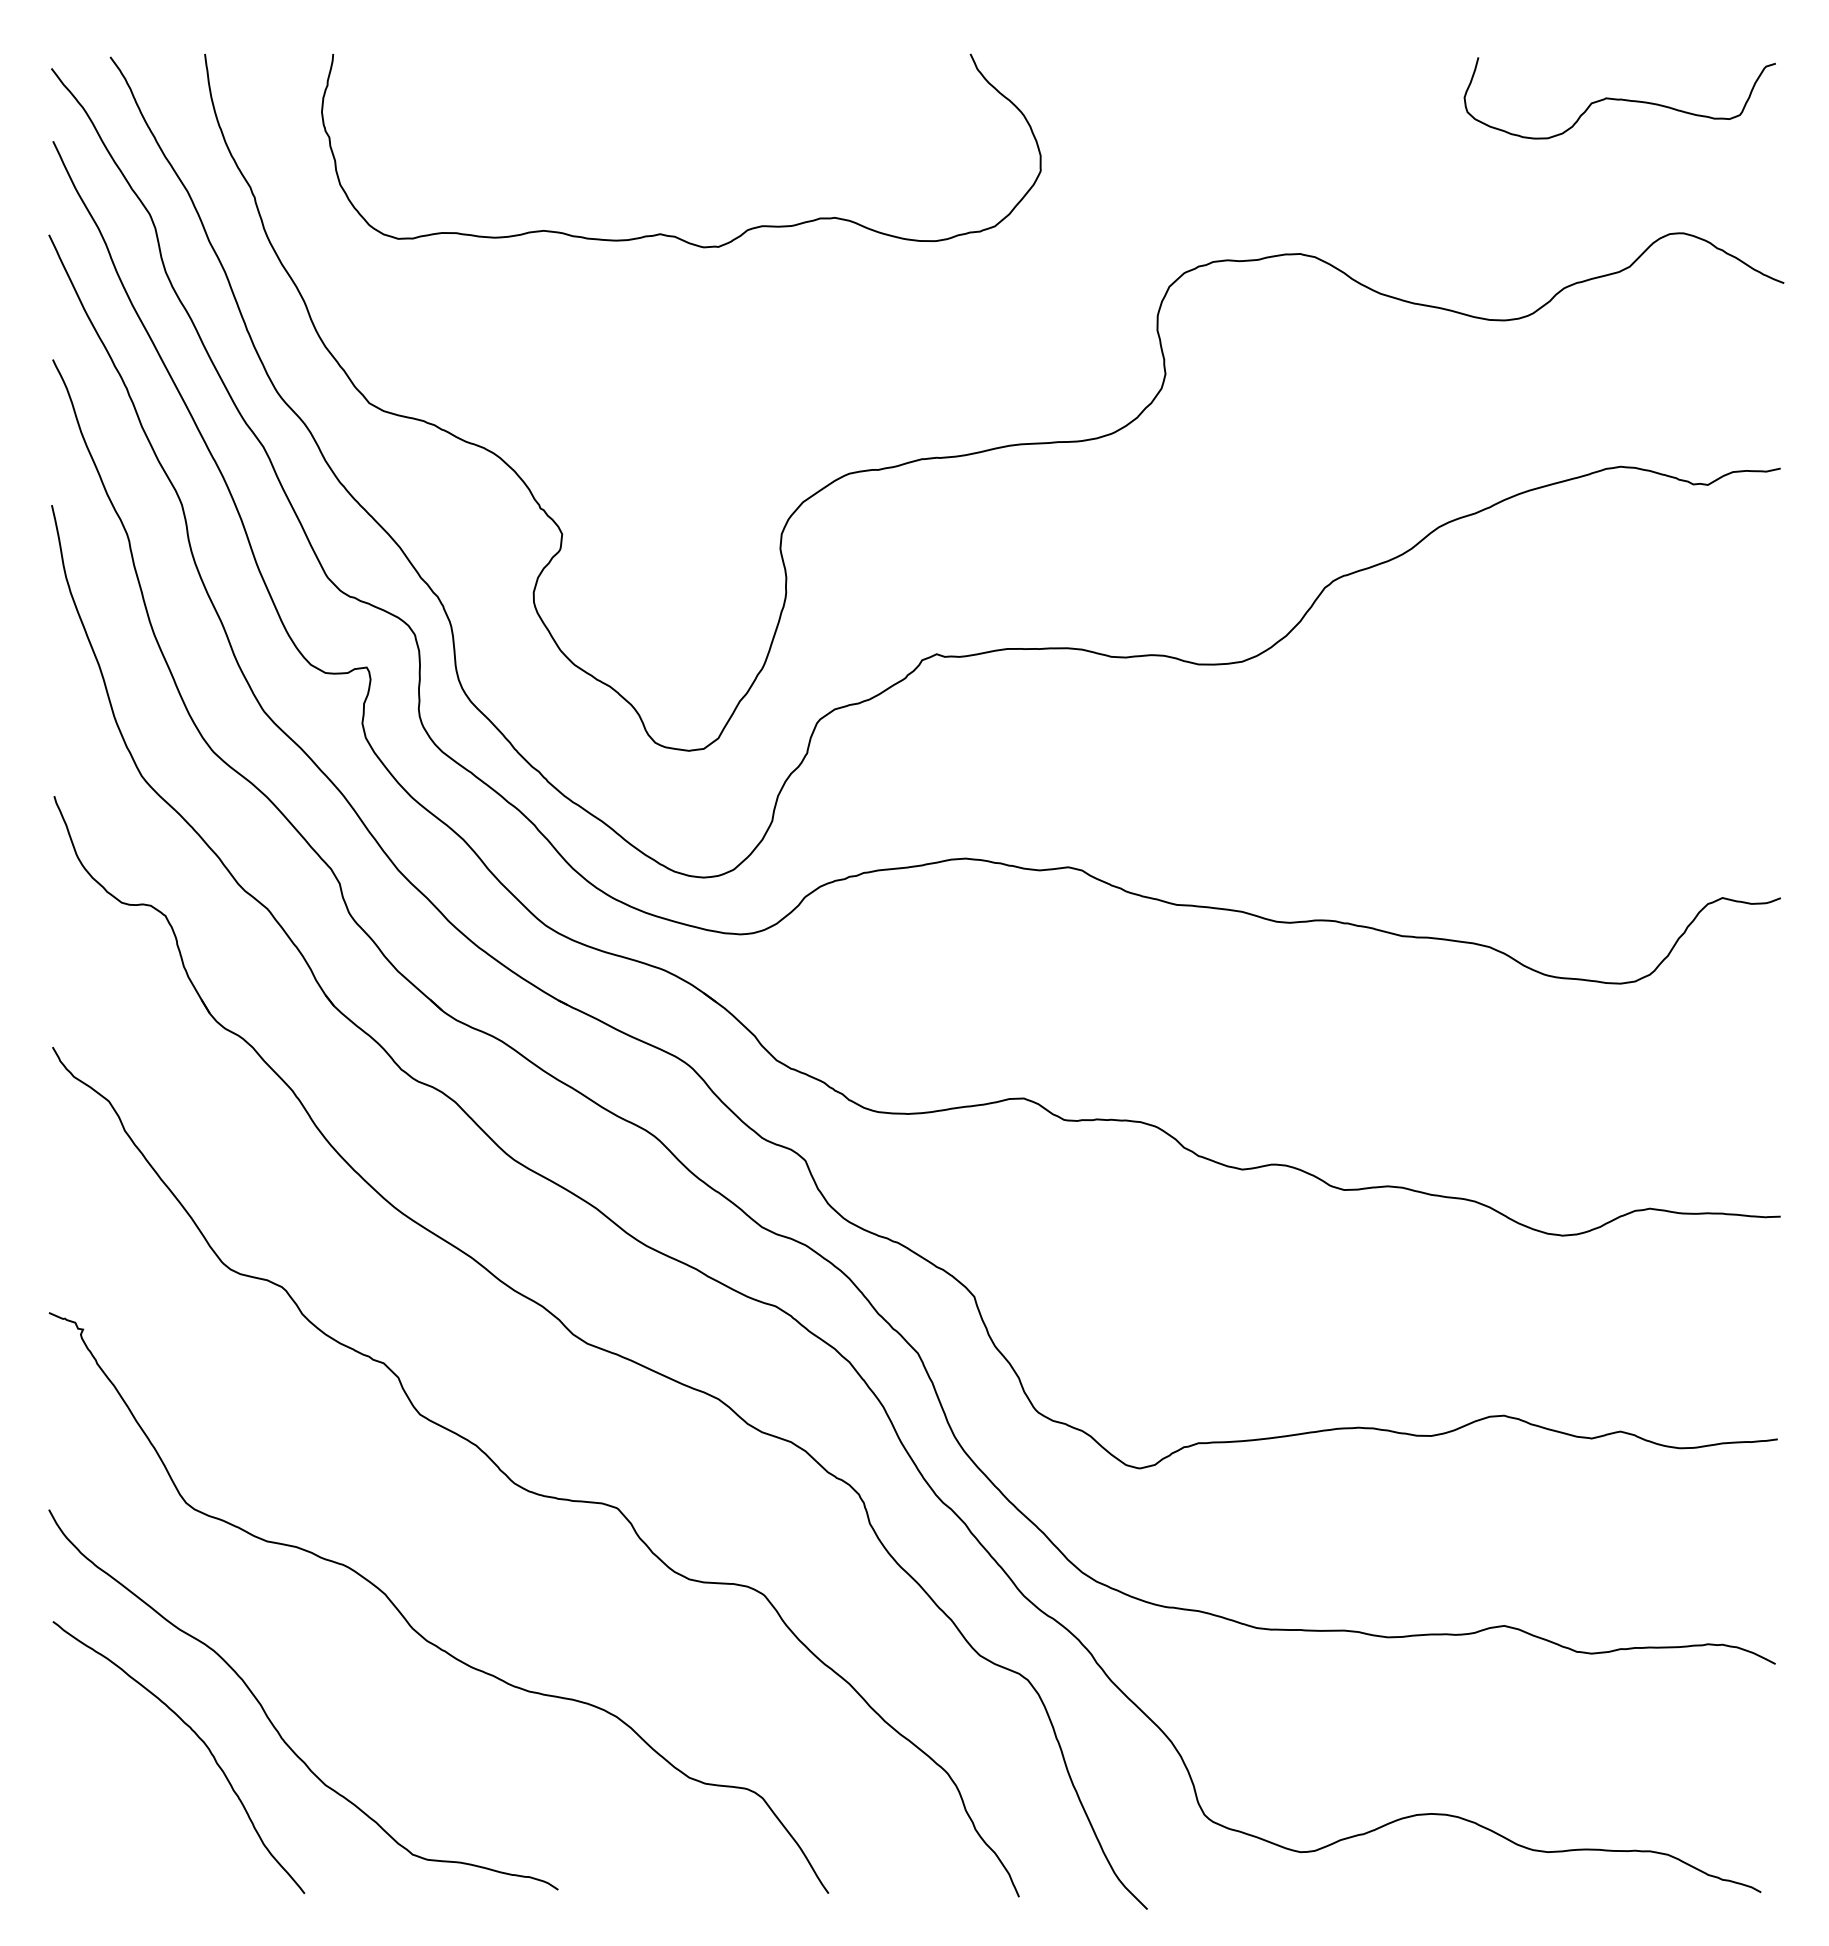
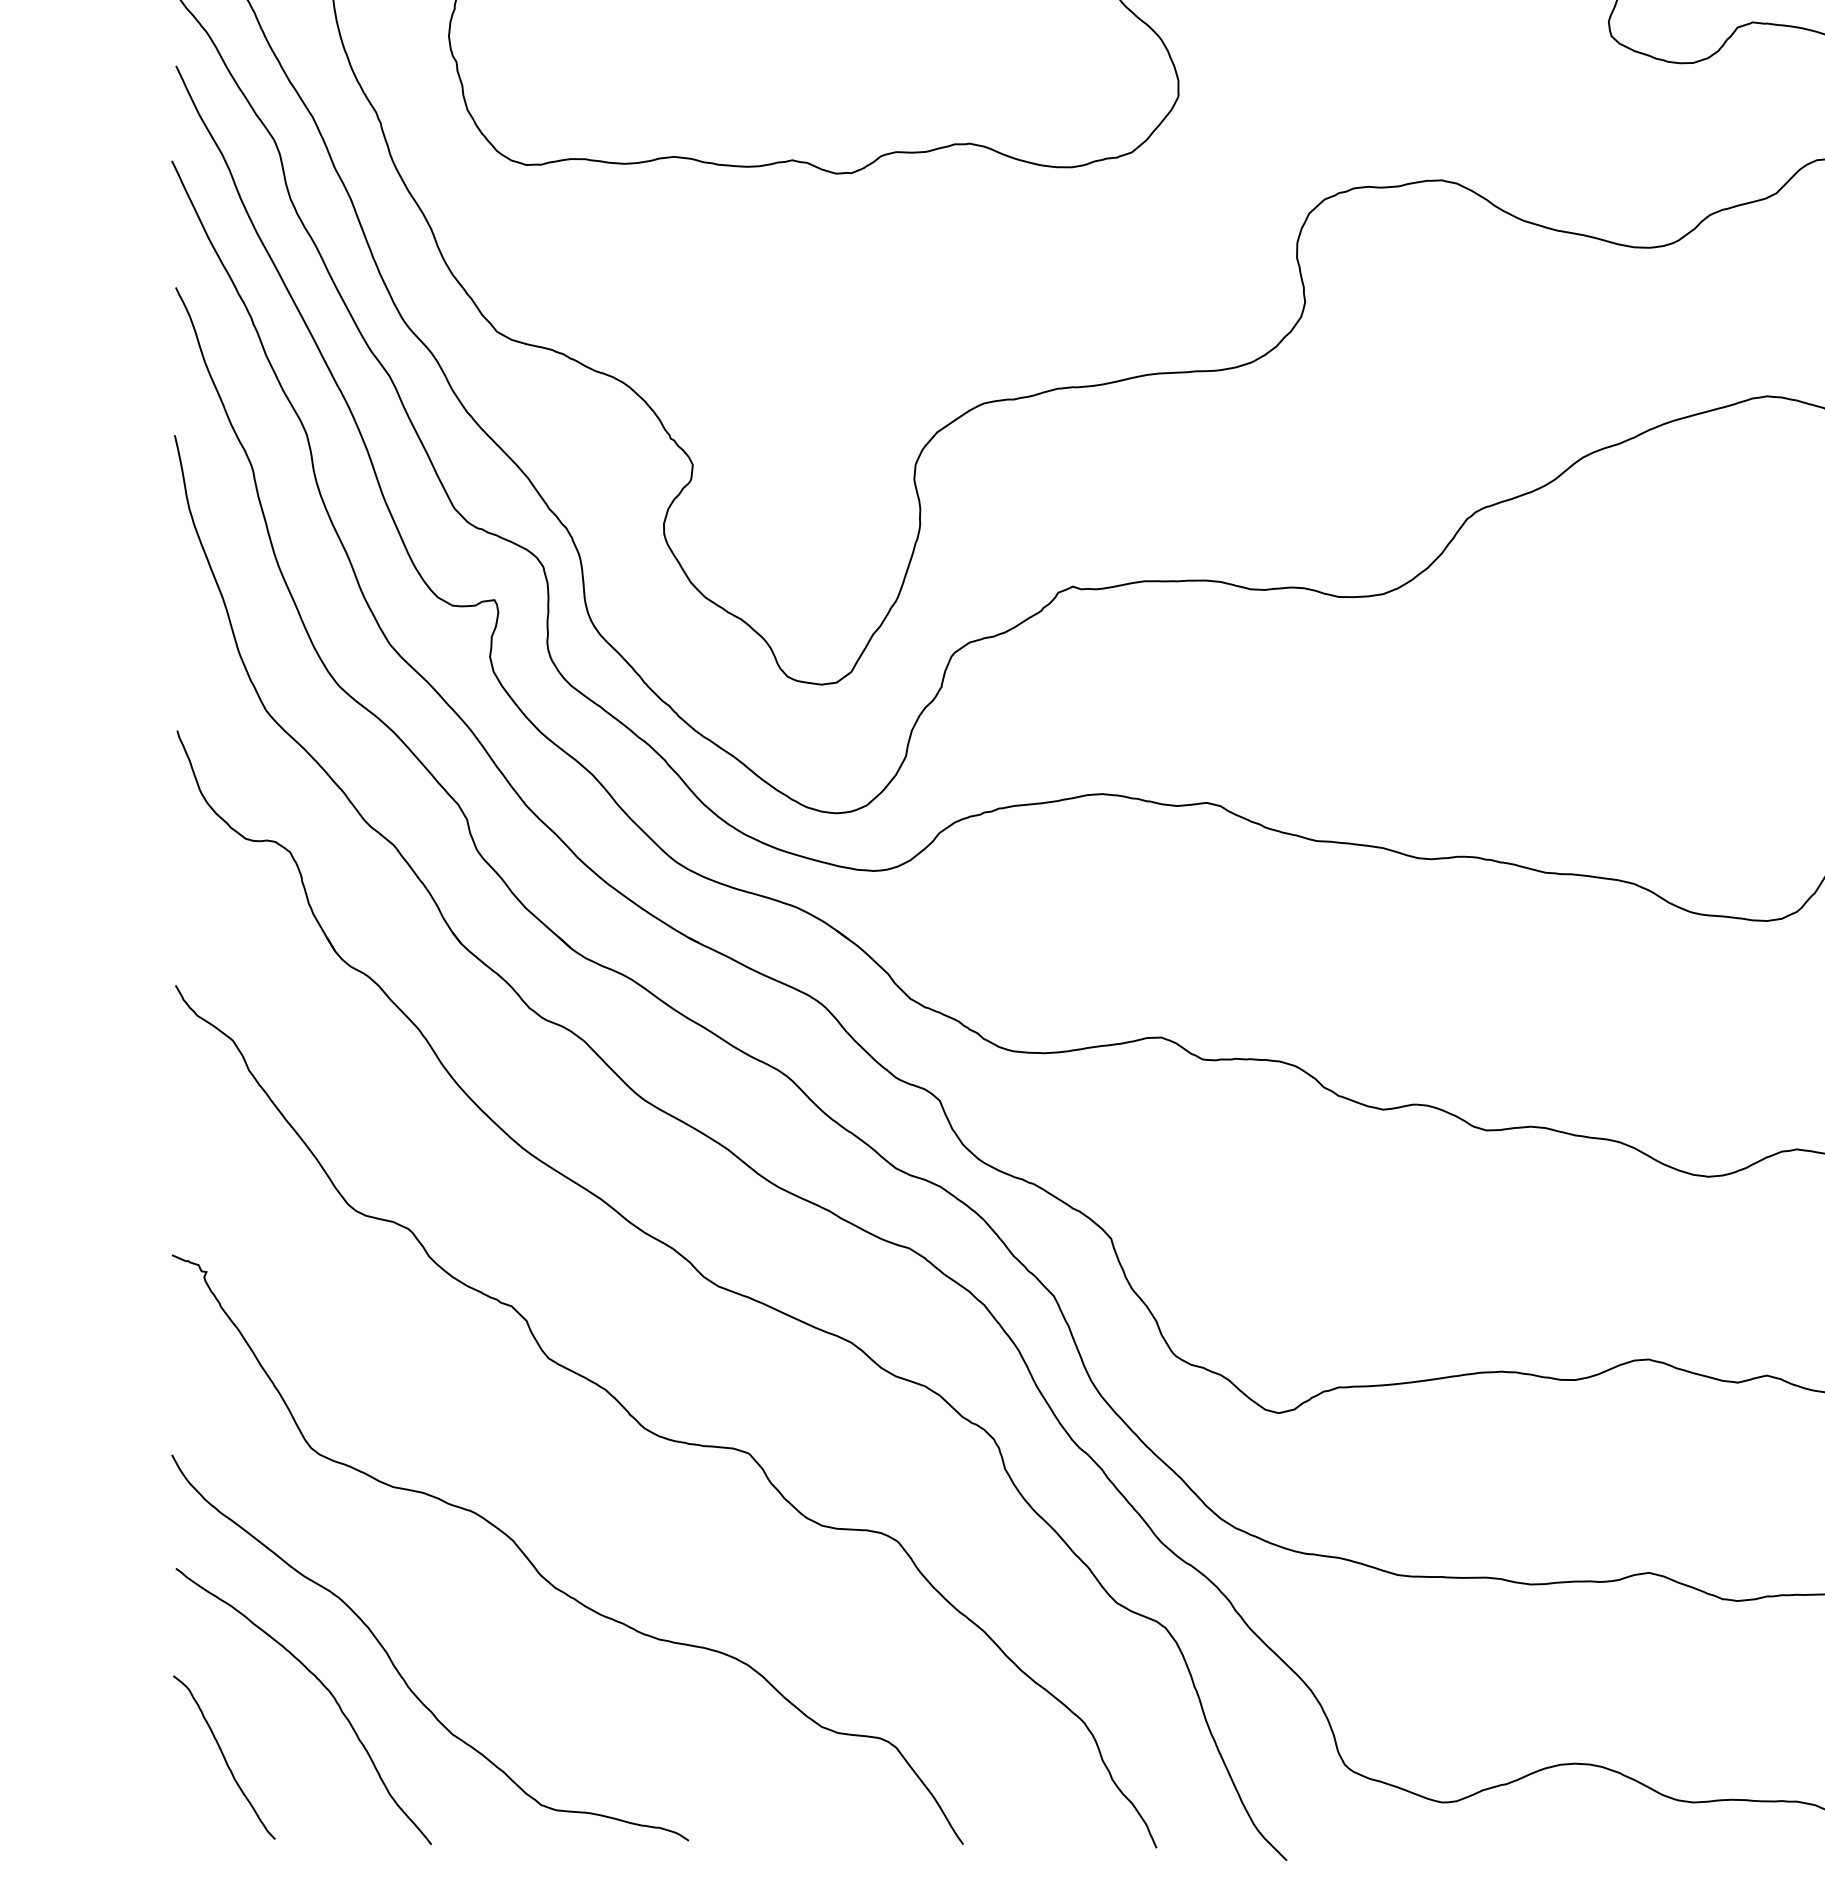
curve: (100, 1807) -> (224, 1757), added

